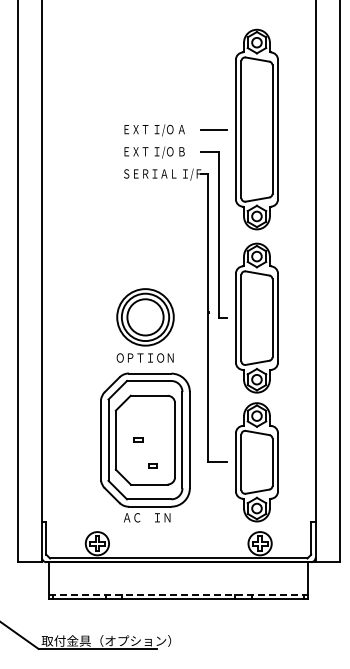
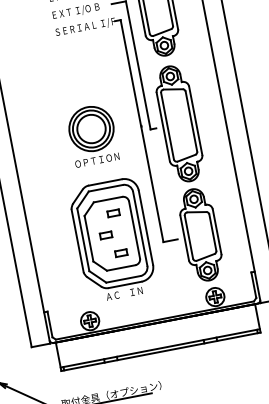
part: (145, 325) -> (92, 135), moved
part: (152, 414) -> (113, 213), added
part: (138, 439) -> (106, 234), size x1.67
part: (152, 465) -> (120, 252), size x1.67
line: (179, 594) -> (160, 348), dashed -> solid

